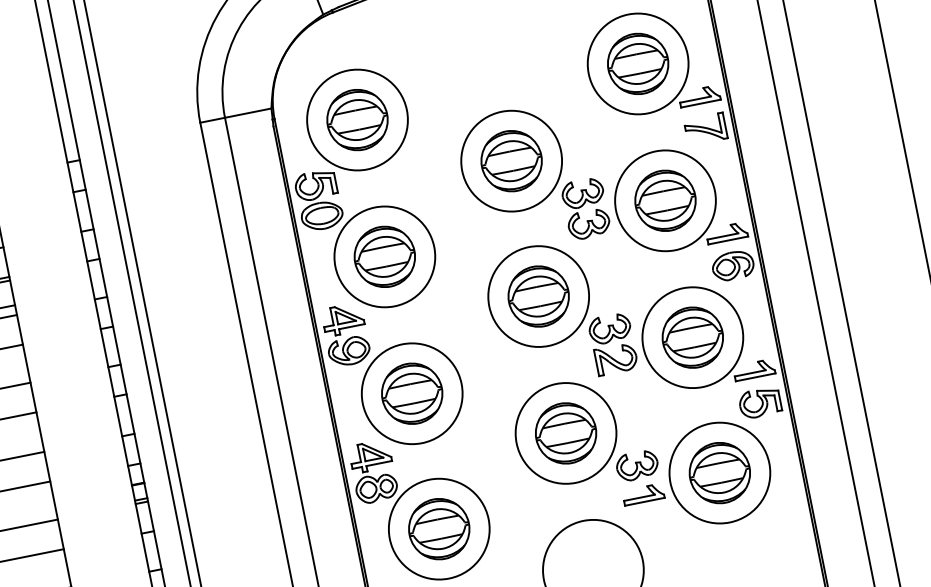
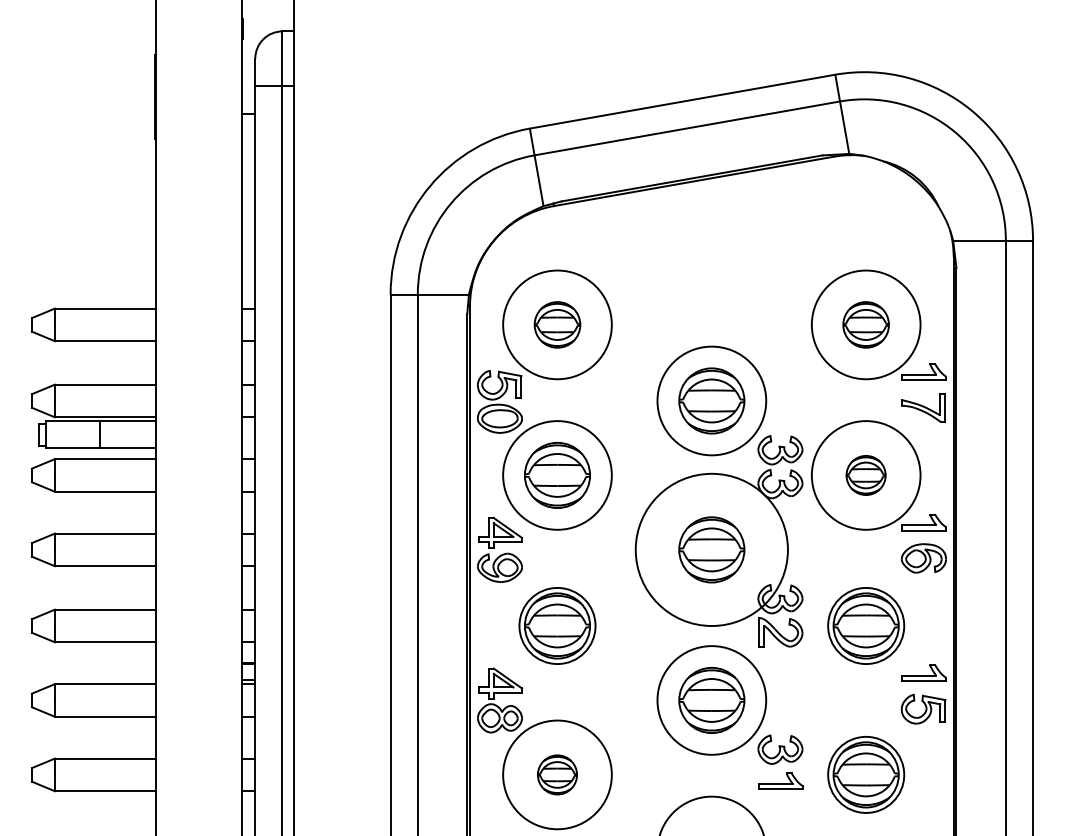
part: (637, 63) -> (865, 324), size x0.7
part: (357, 119) -> (557, 324), size x0.7
part: (664, 201) -> (865, 475), size x0.6
circle: (538, 296) -> (711, 549), size x1.4
circle: (692, 337) -> (865, 625), size x0.7
circle: (412, 393) -> (557, 625), size x0.7
circle: (719, 472) -> (865, 774), size x0.7
part: (439, 528) -> (557, 774), size x0.6

